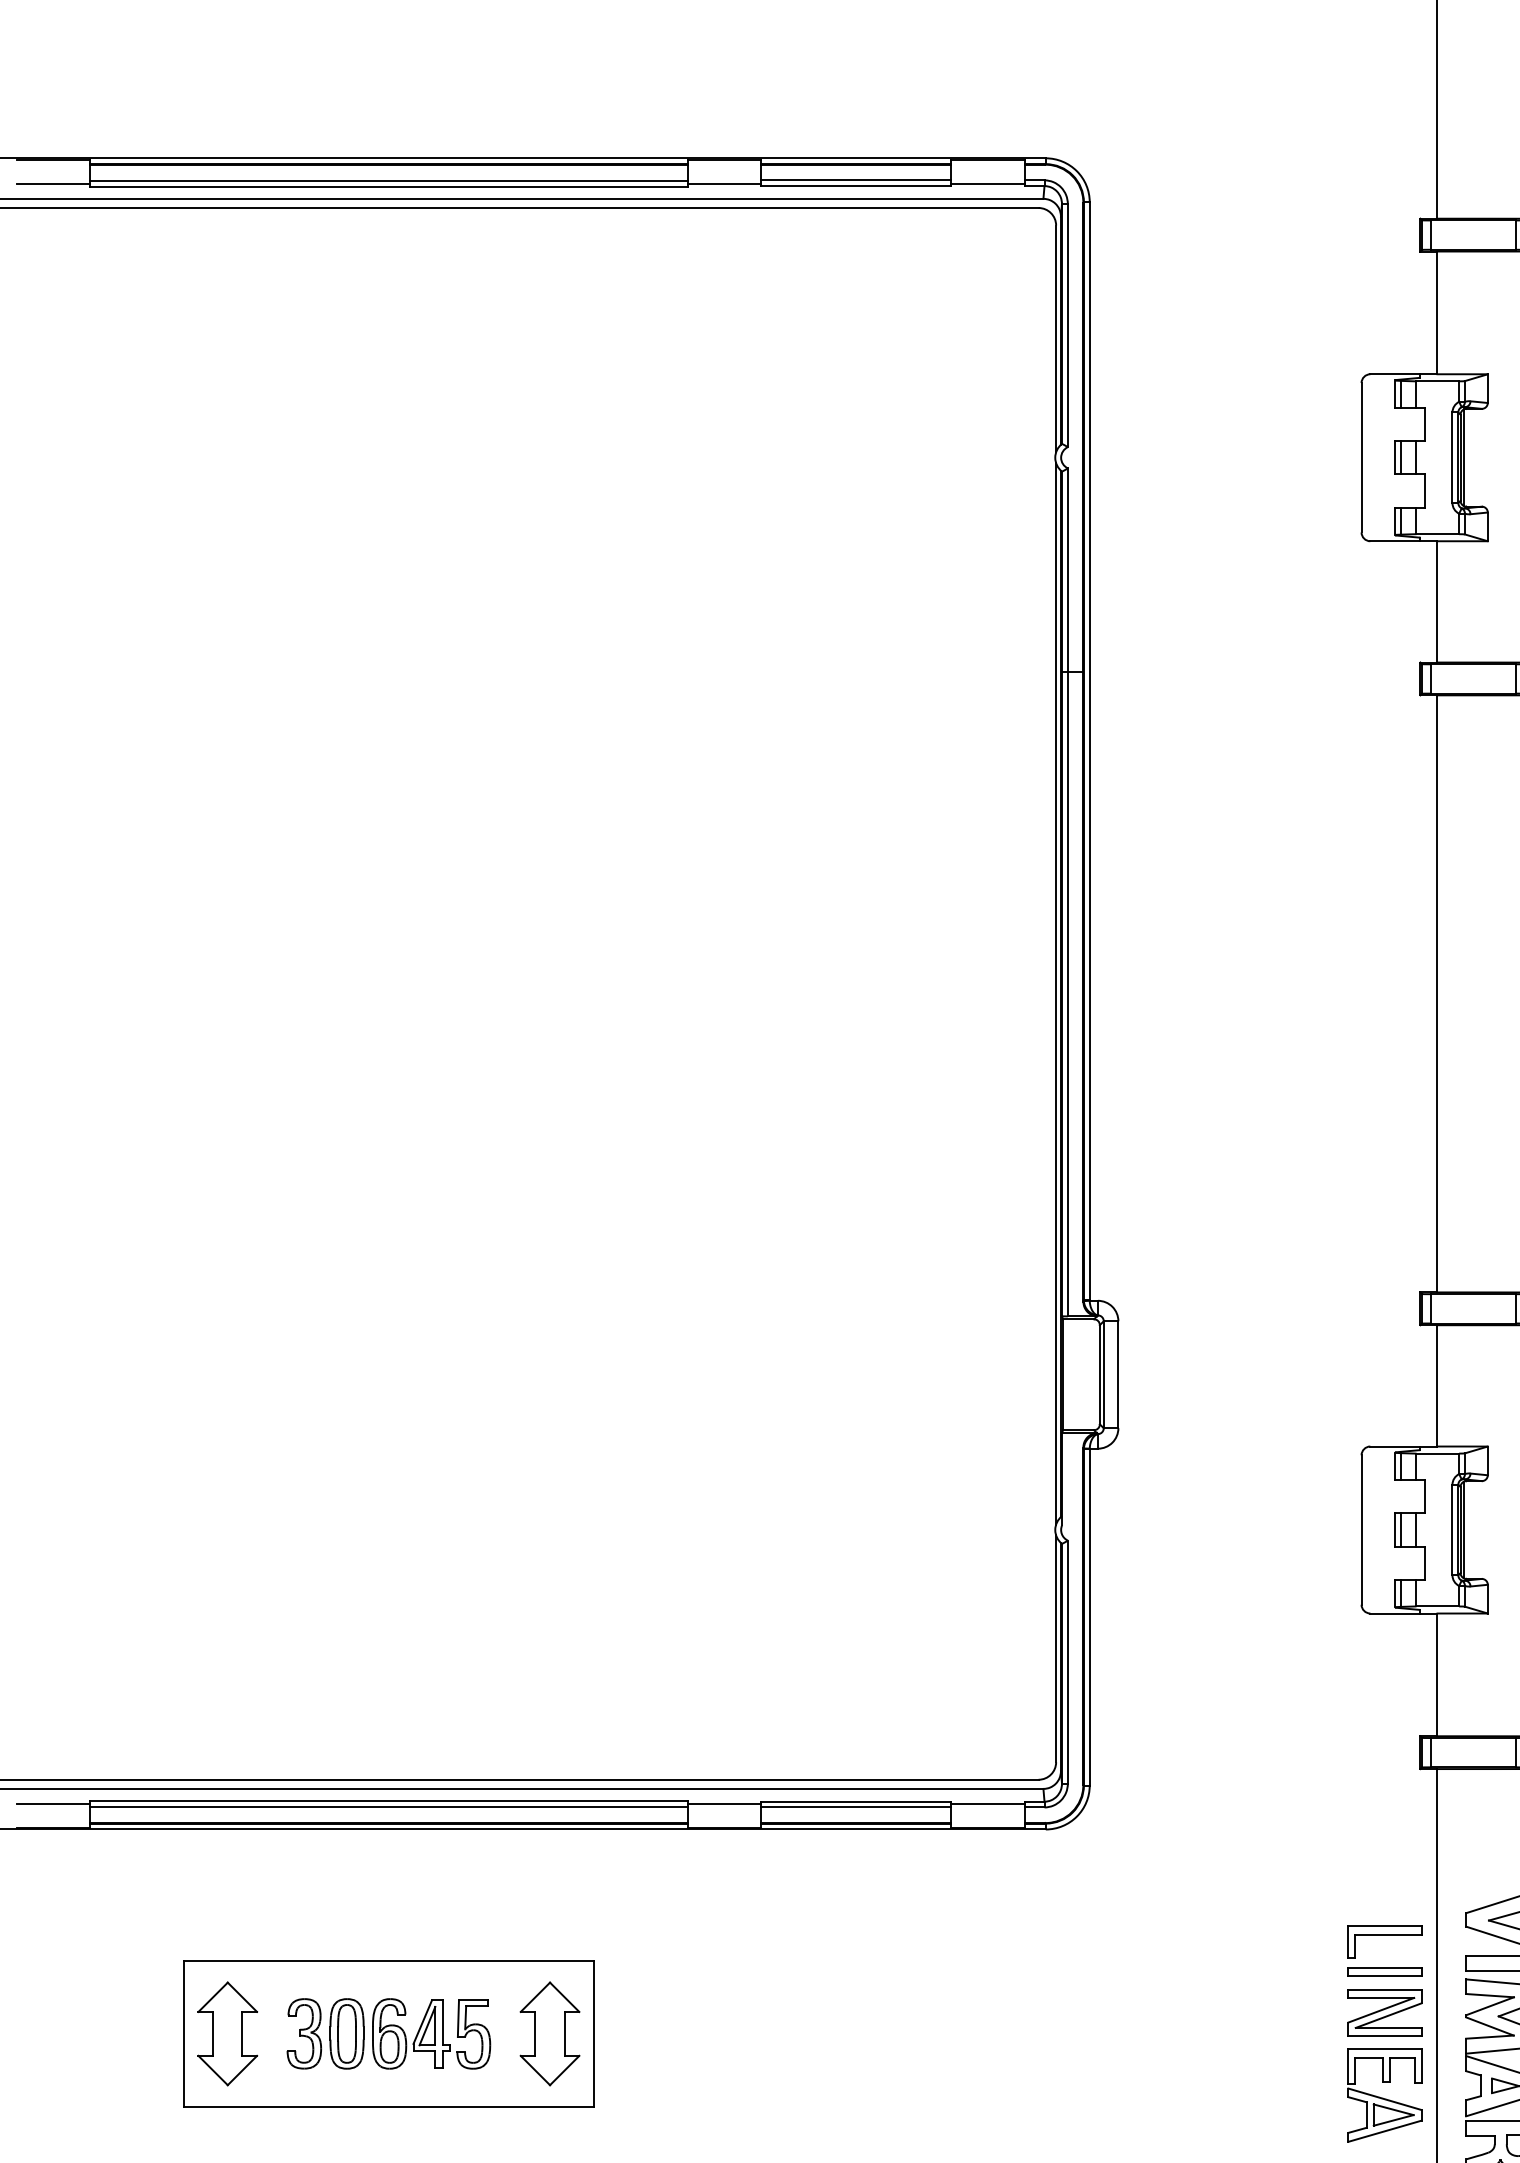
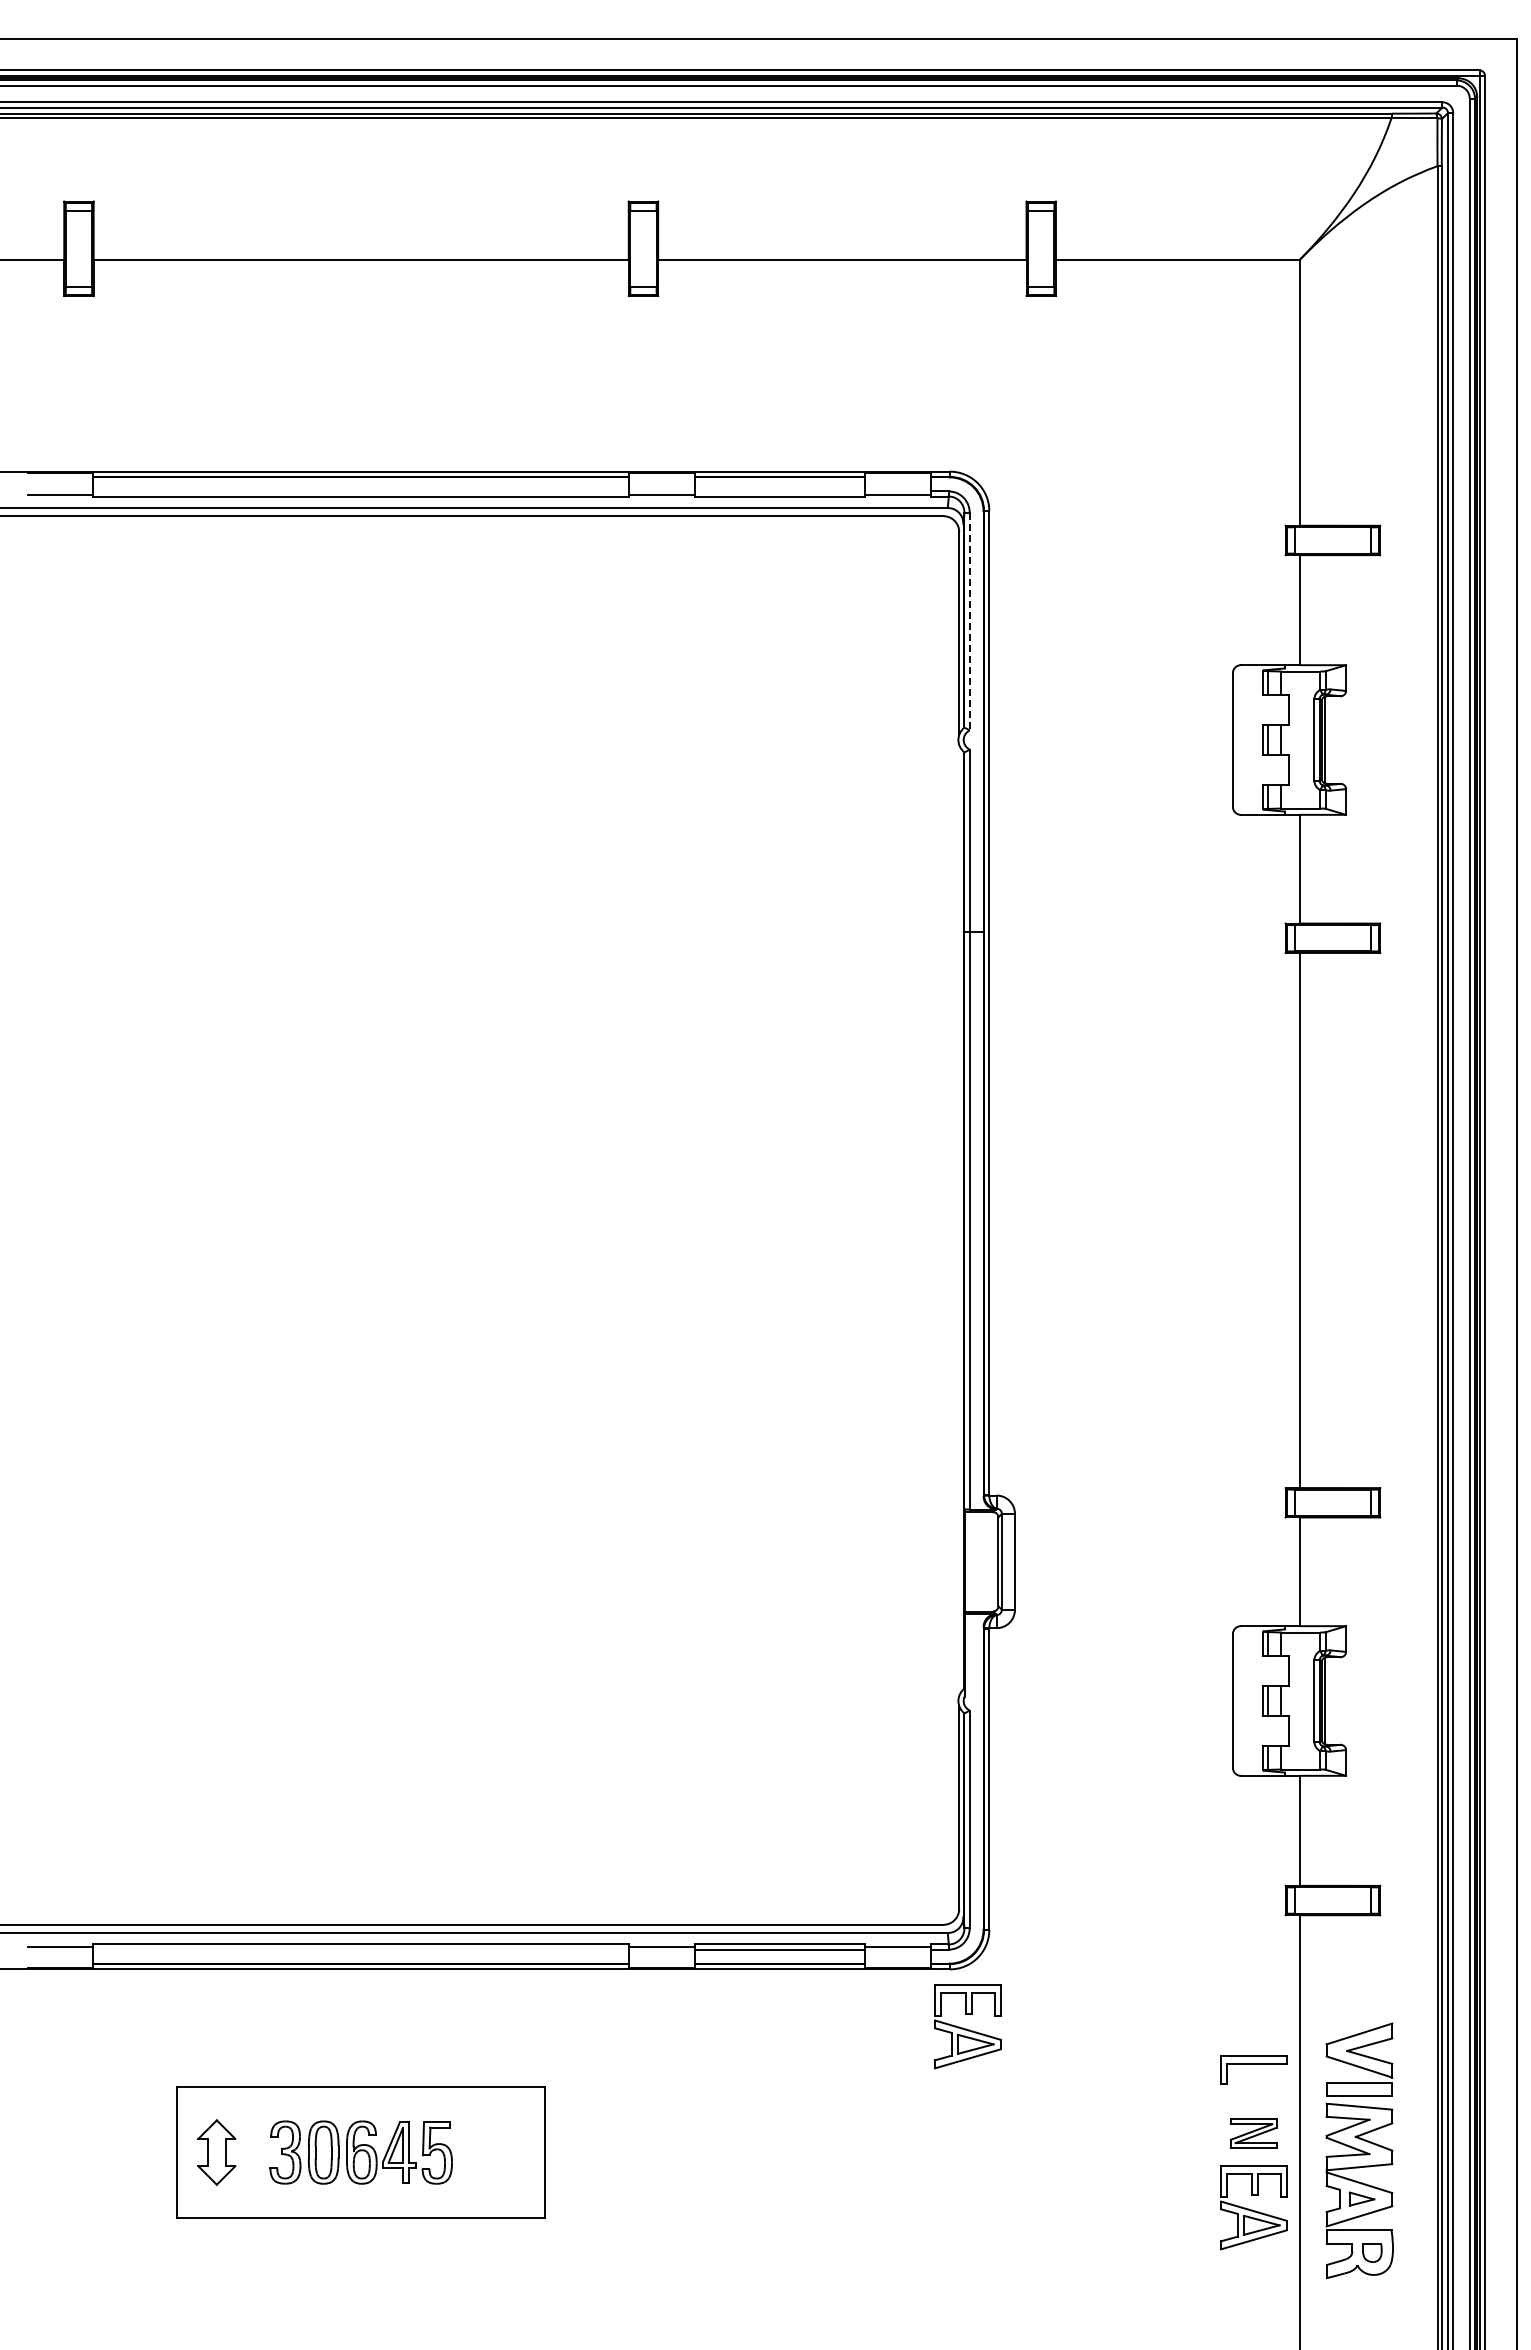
line: (389, 180) -> (361, 491), removed
line: (855, 180) -> (779, 491), removed
line: (1067, 325) -> (969, 621), solid -> dashed
line: (1056, 993) -> (959, 1220), removed
line: (389, 1807) -> (361, 1949), removed
part: (1065, 1893) -> (967, 2026), added
part: (1384, 1971) -> (1253, 2096), removed
part: (1384, 2012) -> (1253, 2133), size x0.7
part: (227, 2033) -> (216, 2152), size x0.7
part: (549, 2033) -> (505, 2152), removed

